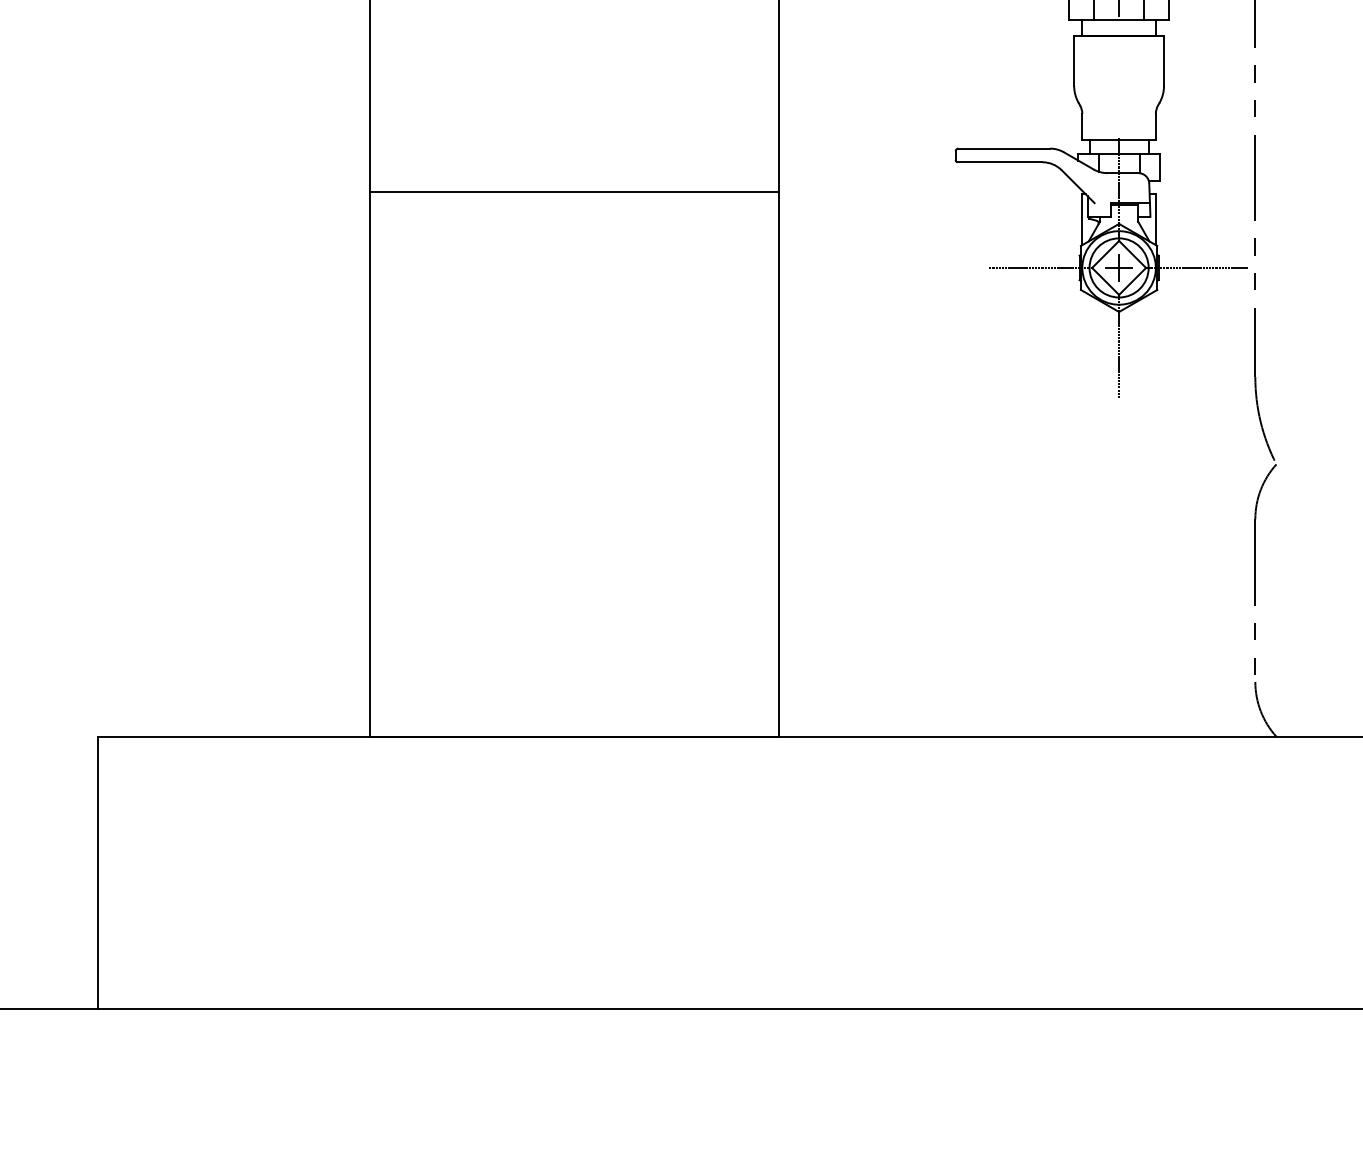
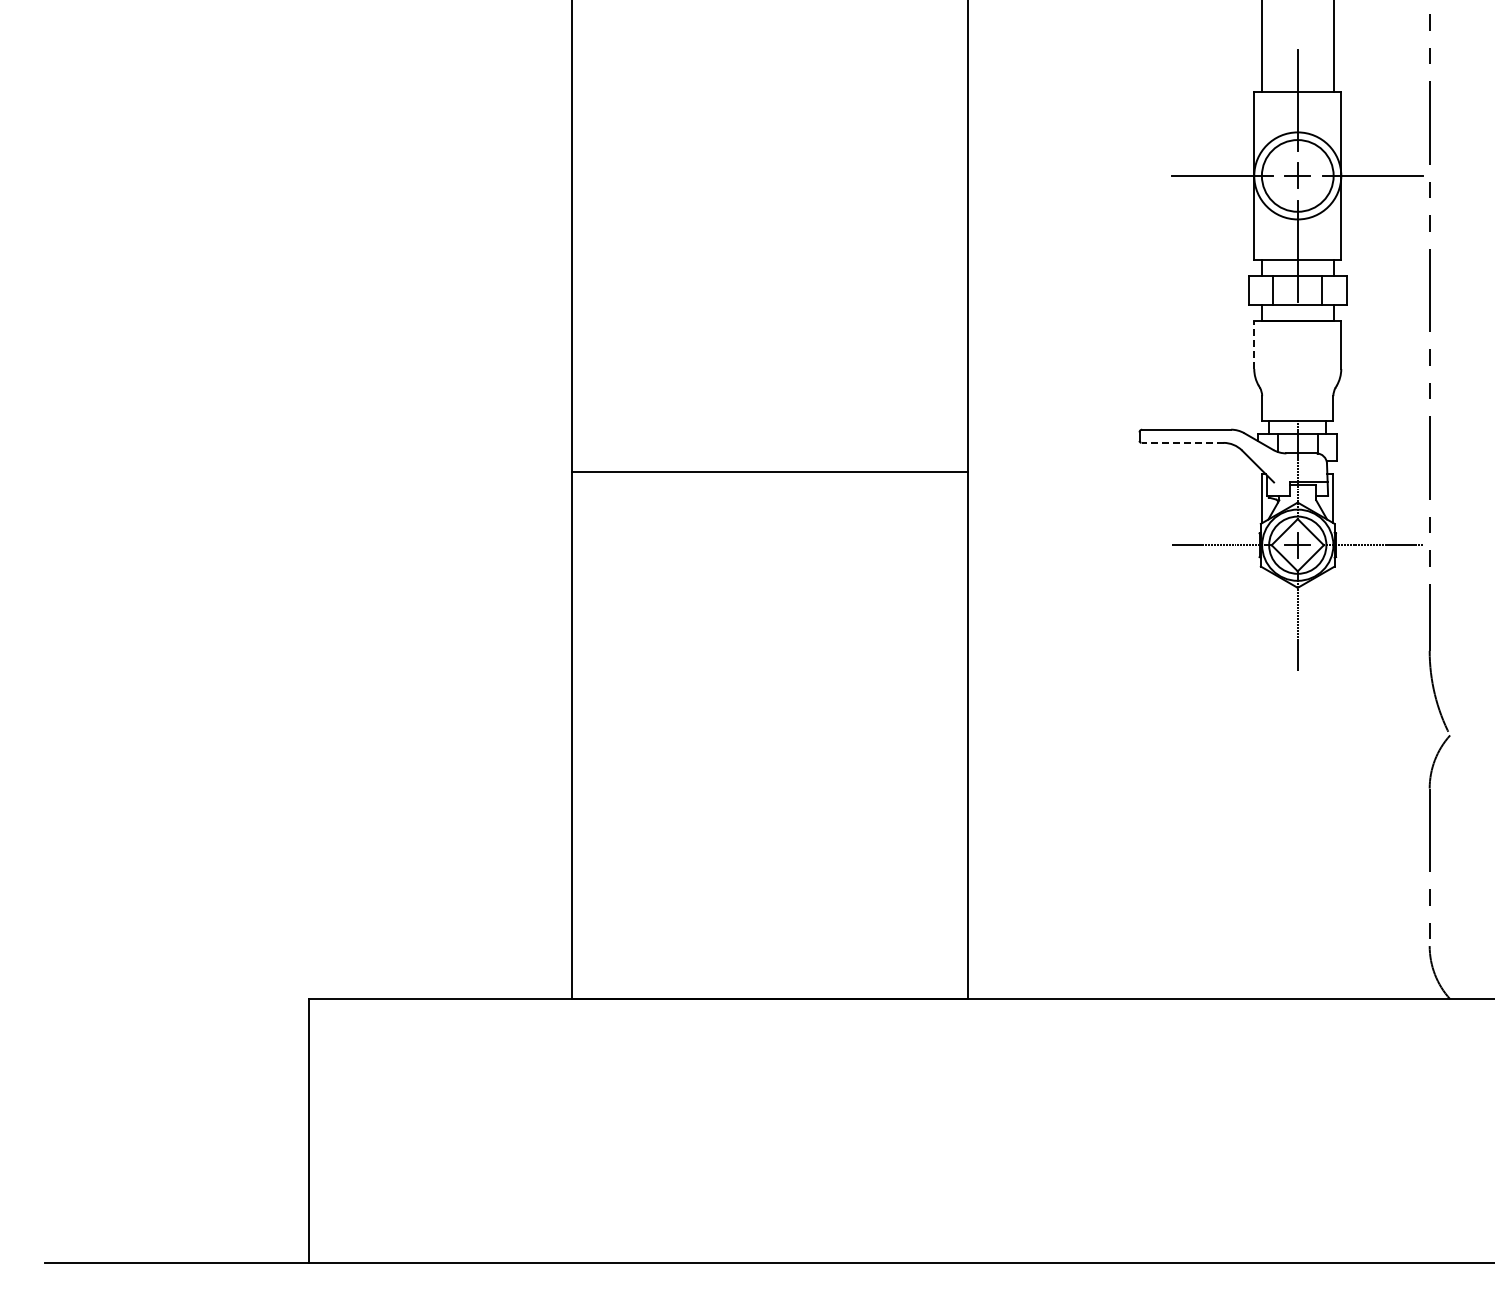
line: (1074, 61) -> (1254, 345), solid -> dashed
line: (1000, 161) -> (1182, 442), solid -> dashed

